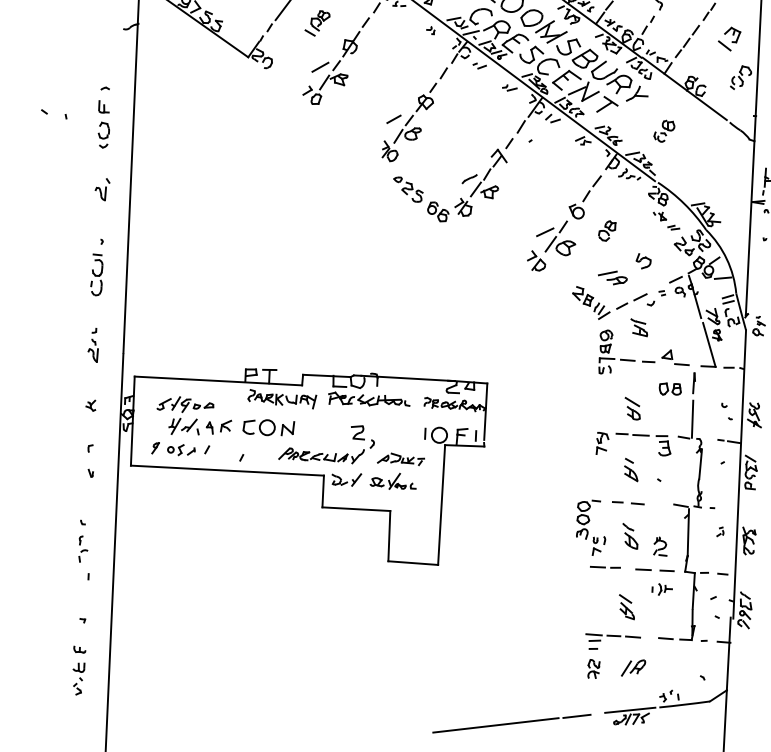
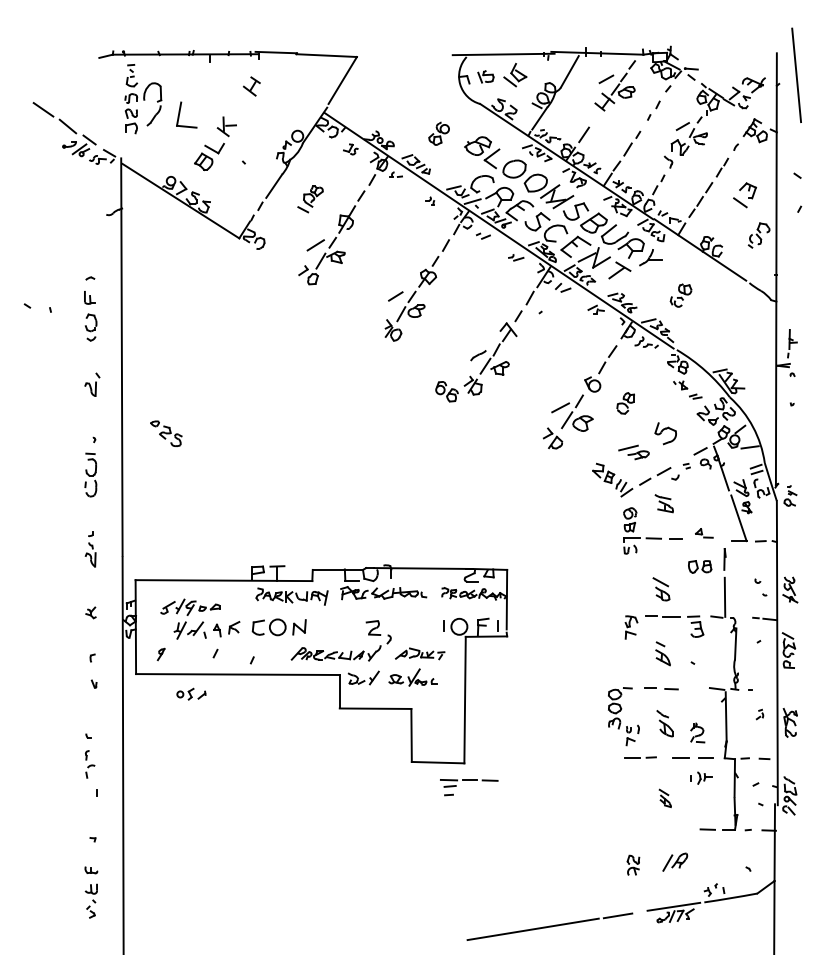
part: (408, 189) -> (166, 433), moved
part: (643, 261) -> (665, 433), size x1.4
part: (675, 357) -> (704, 533), size x0.6
part: (181, 449) -> (191, 693), moved
part: (627, 607) -> (665, 798), size x0.7
part: (613, 636) -> (469, 780), moved

